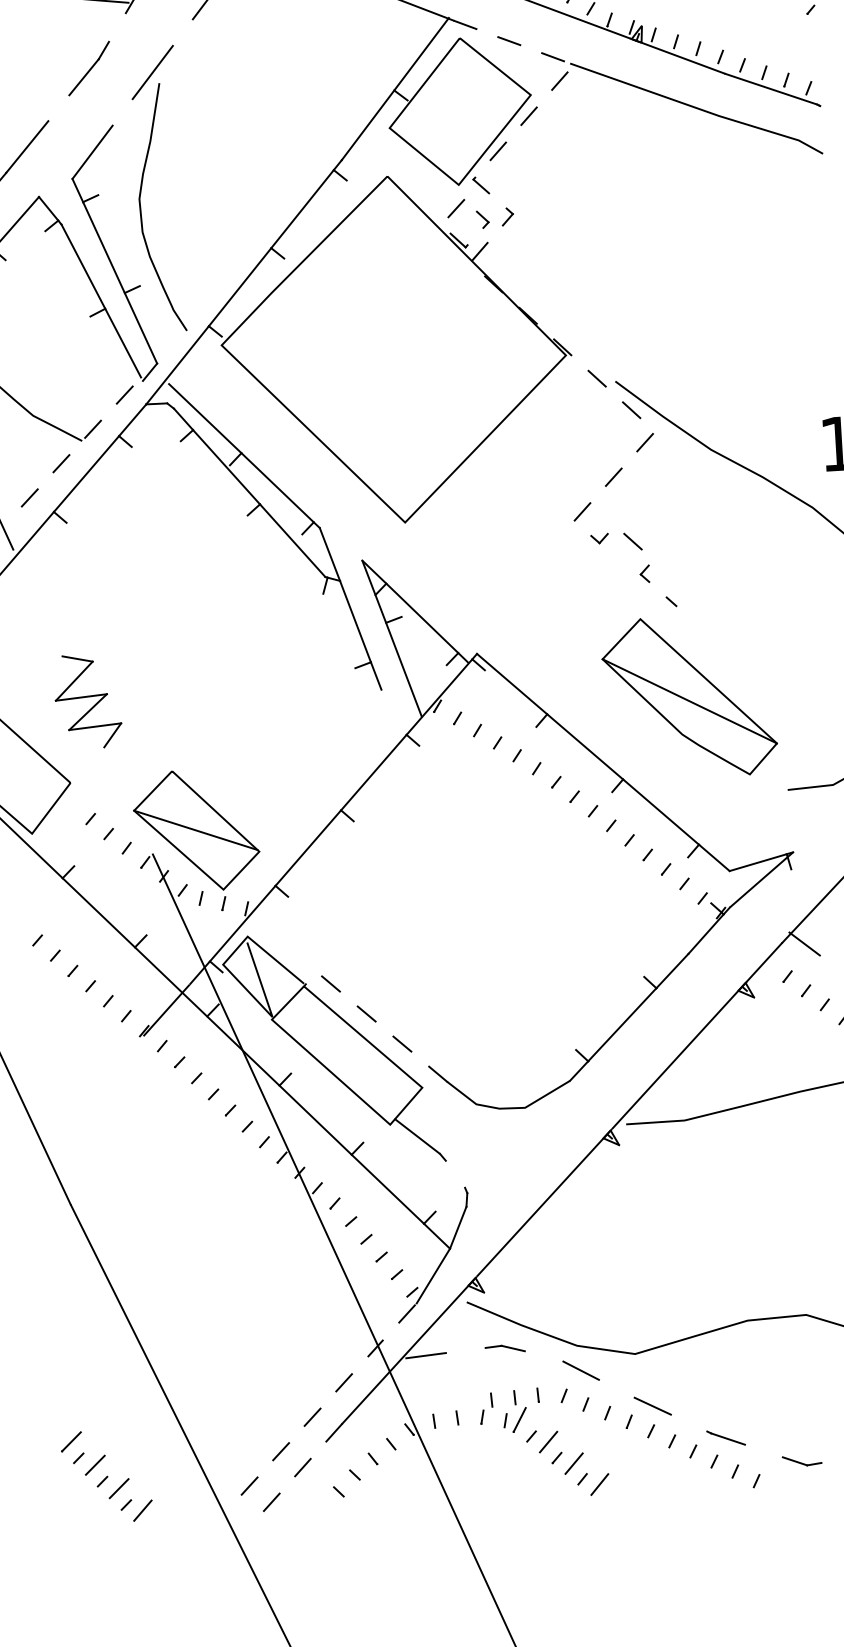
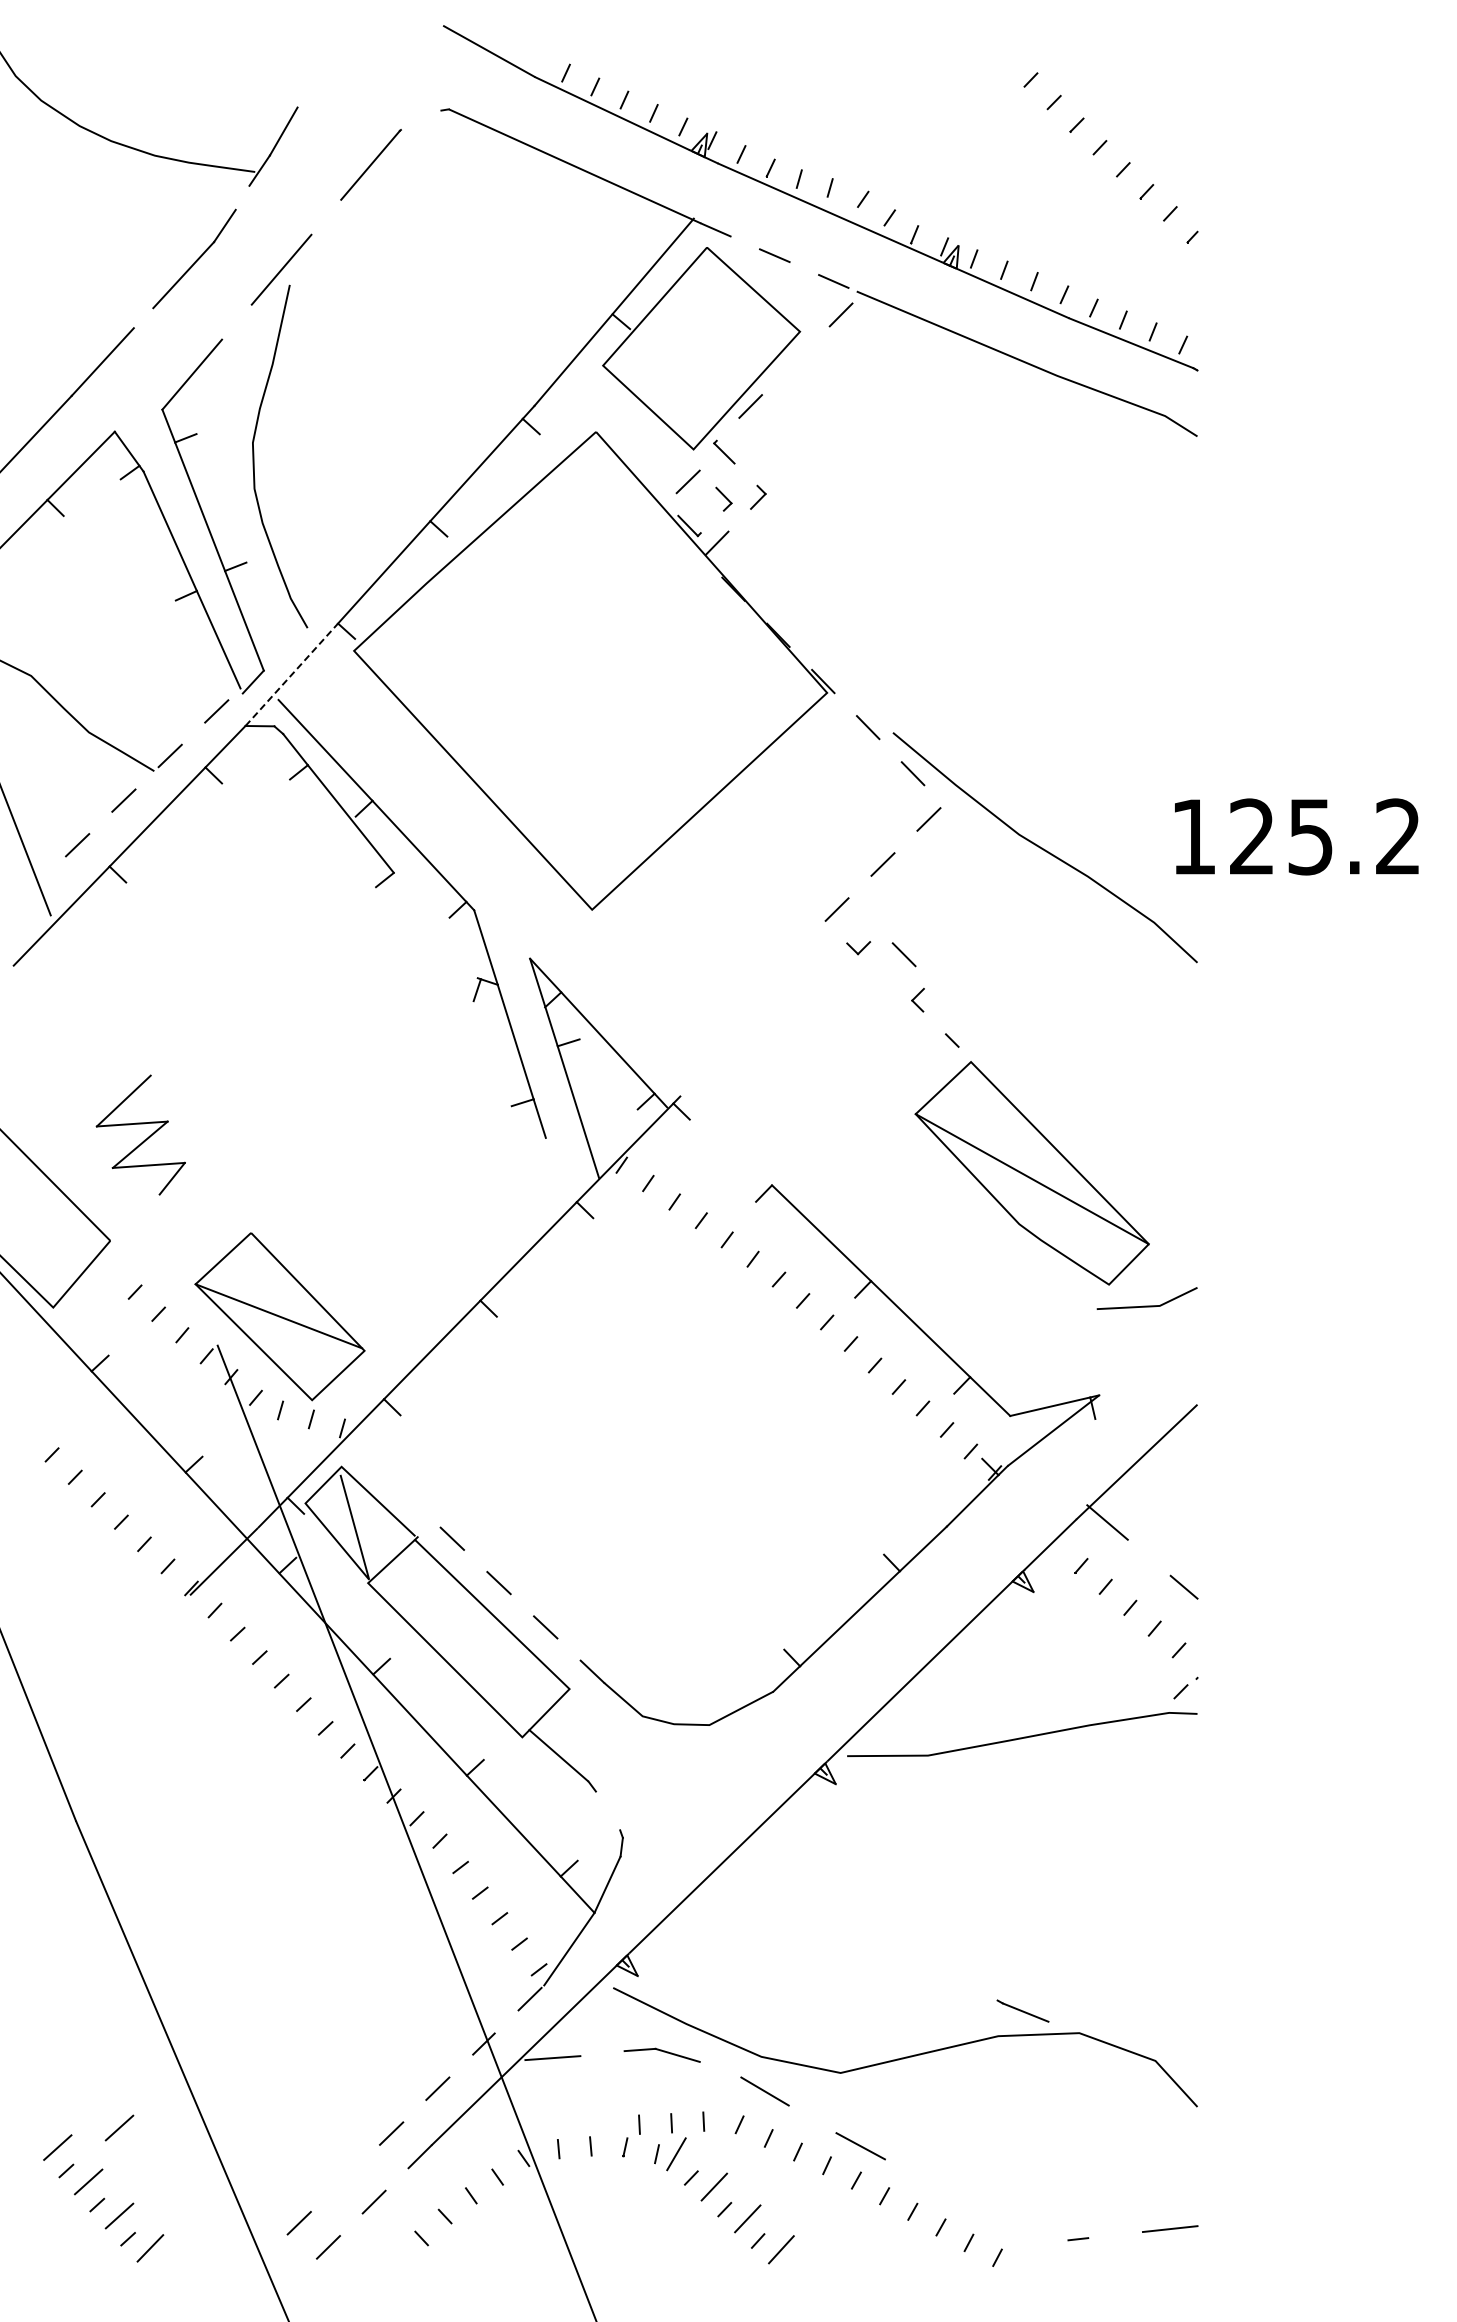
part: (88, 68) -> (193, 259), size x1.4
line: (528, 116) -> (795, 360), removed
line: (177, 365) -> (291, 674), solid -> dashed
line: (292, 540) -> (435, 925), removed
line: (77, 658) -> (129, 1070), removed
line: (512, 683) -> (726, 1140), removed
part: (688, 697) -> (1031, 1173), moved
part: (505, 1349) -> (662, 2055), size x1.4
line: (115, 1424) -> (119, 2127), added
line: (725, 1437) -> (1022, 2010), moved
line: (281, 1451) -> (345, 2178), removed
line: (794, 1461) -> (1051, 2233), removed

